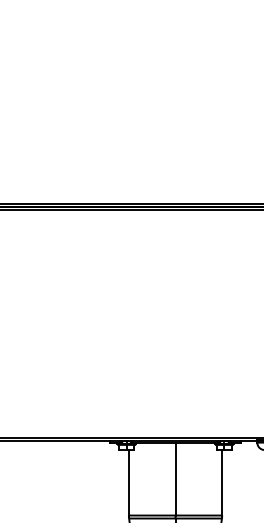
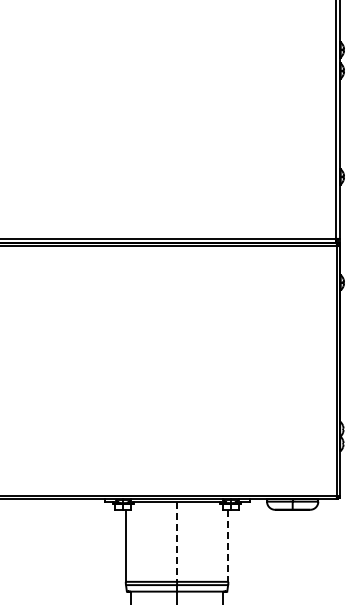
line: (175, 478) -> (177, 541), solid -> dashed
line: (222, 483) -> (228, 546), solid -> dashed

